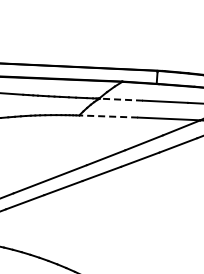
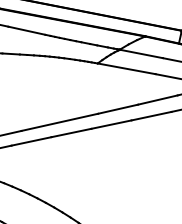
line: (121, 99) -> (141, 53), dashed -> solid
line: (108, 116) -> (126, 68), dashed -> solid

